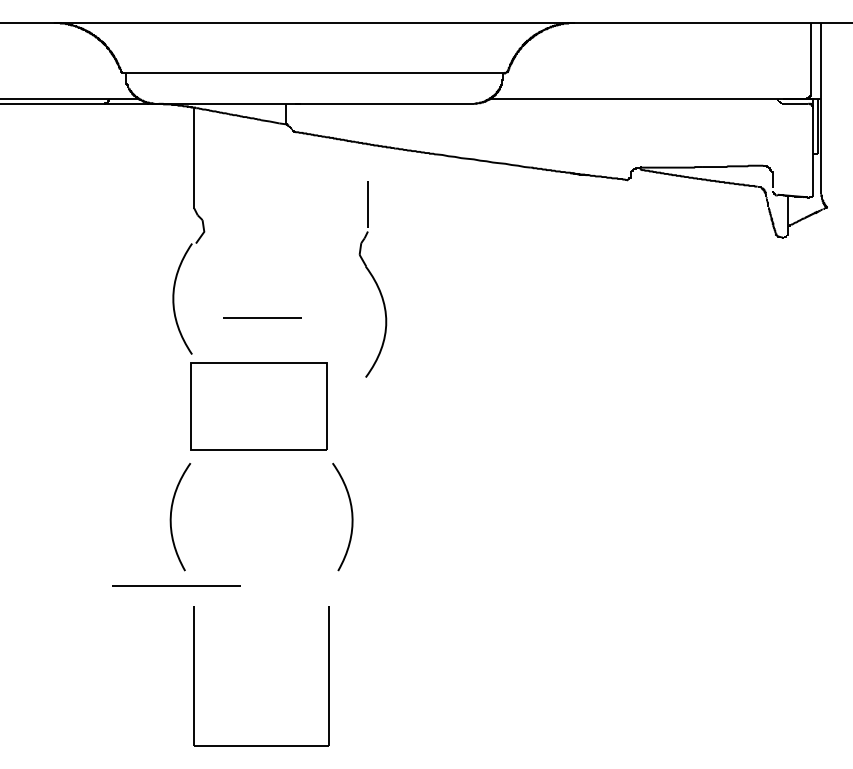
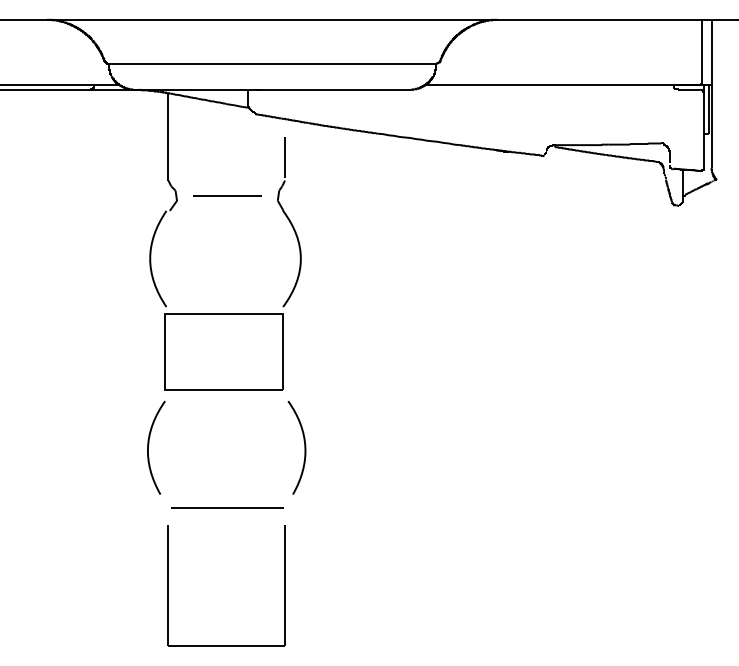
part: (372, 279) -> (288, 222), moved
line: (262, 317) -> (227, 196), moved
line: (176, 585) -> (227, 507), moved

